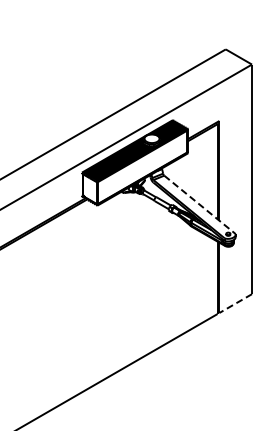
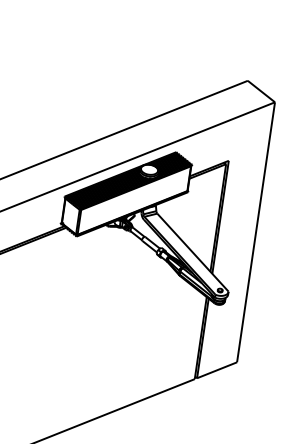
line: (200, 205) -> (193, 253), dashed -> solid
line: (235, 303) -> (216, 370), dashed -> solid

